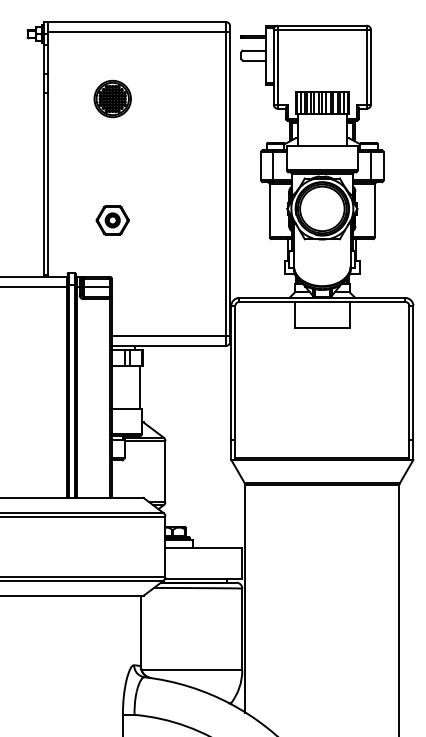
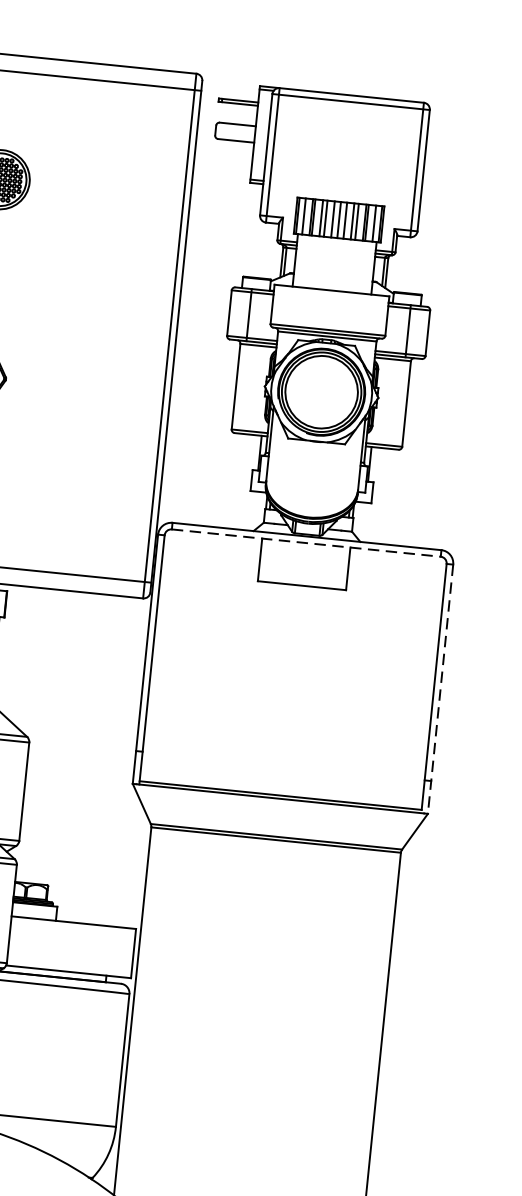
line: (322, 302) -> (306, 543), solid -> dashed
line: (413, 382) -> (440, 688), solid -> dashed

